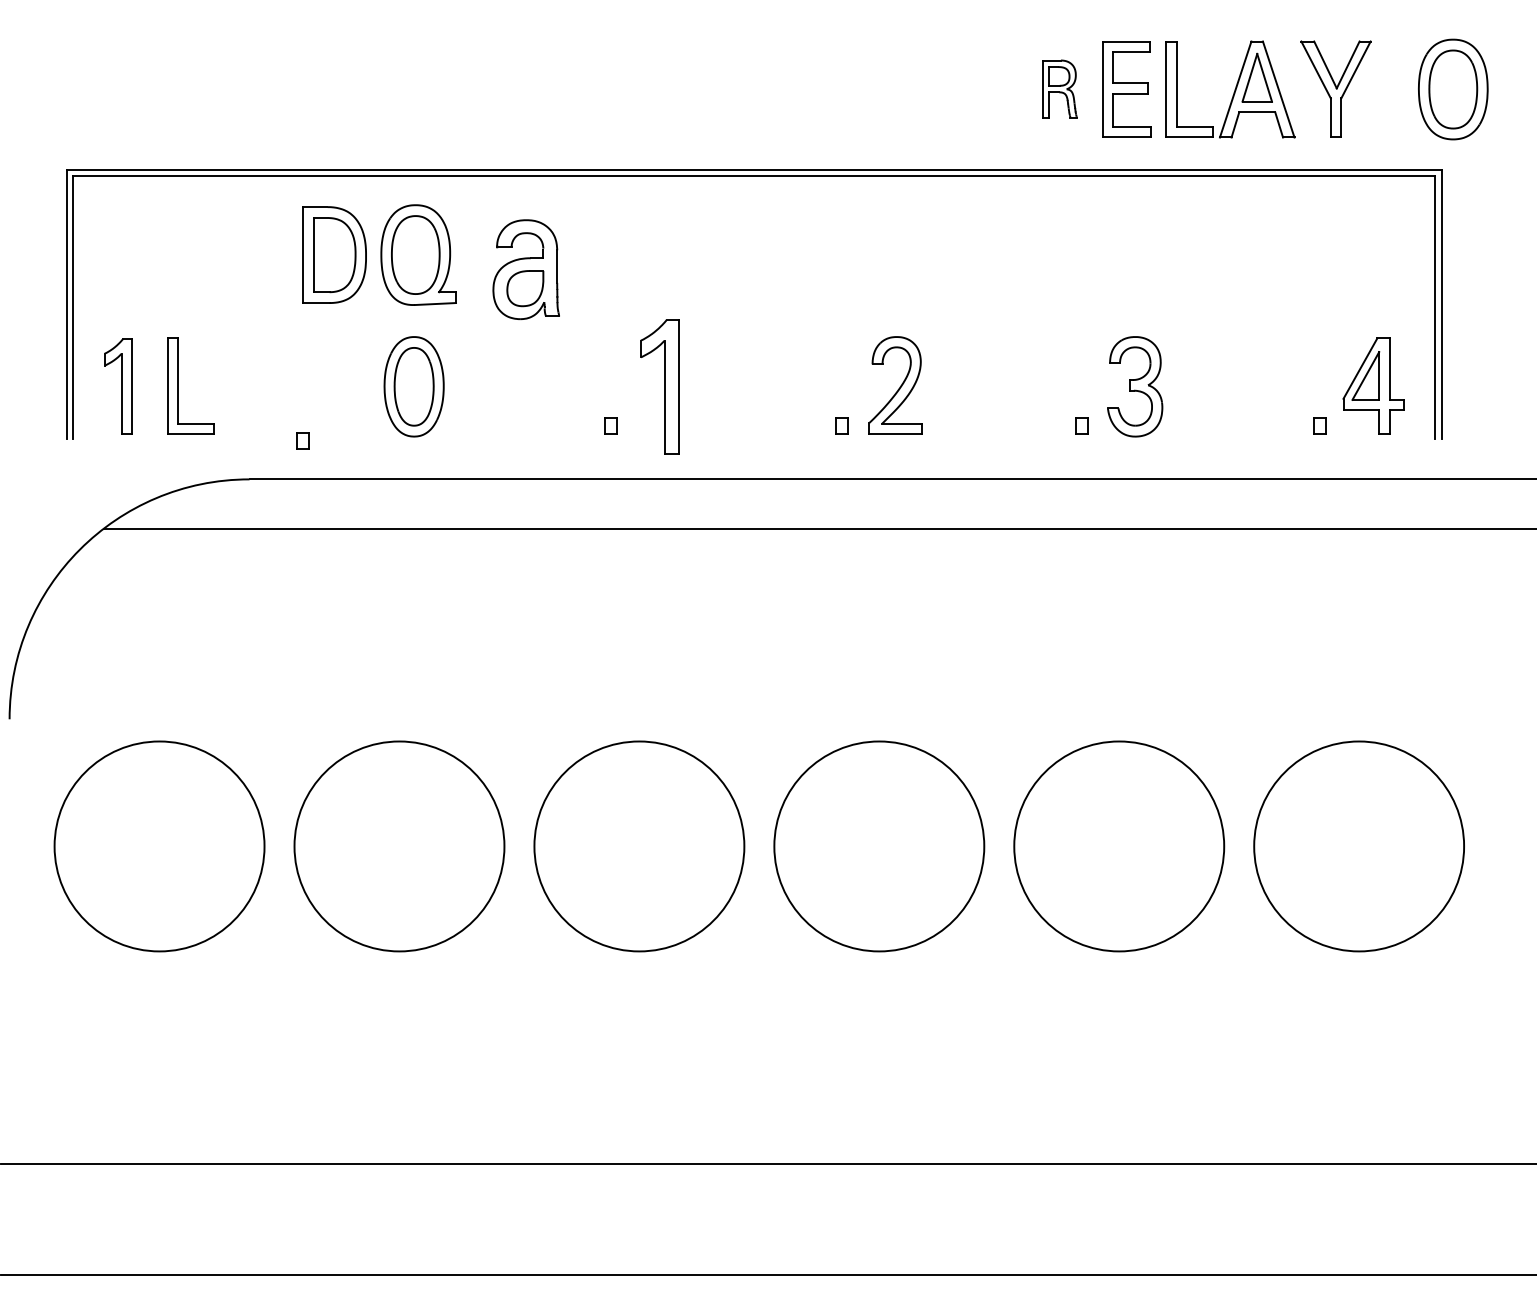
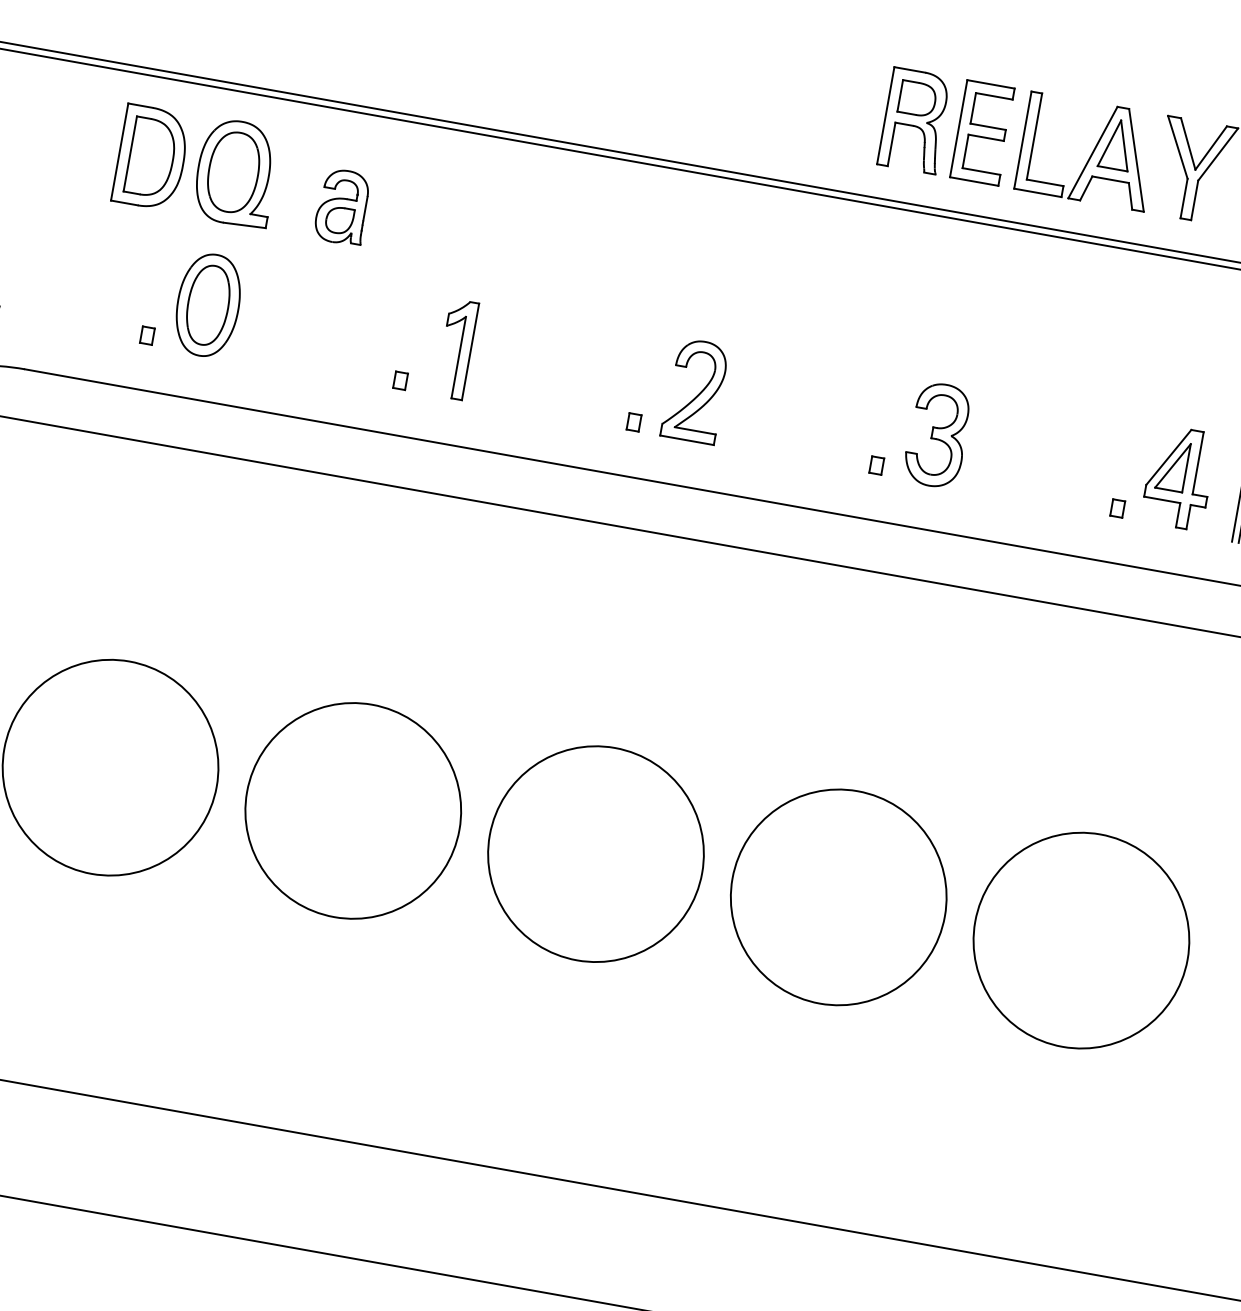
part: (1059, 88) -> (914, 119), size x1.67
part: (525, 269) -> (342, 206), size x0.71
part: (659, 386) -> (456, 349), size x0.71
part: (302, 440) -> (146, 334), moved

